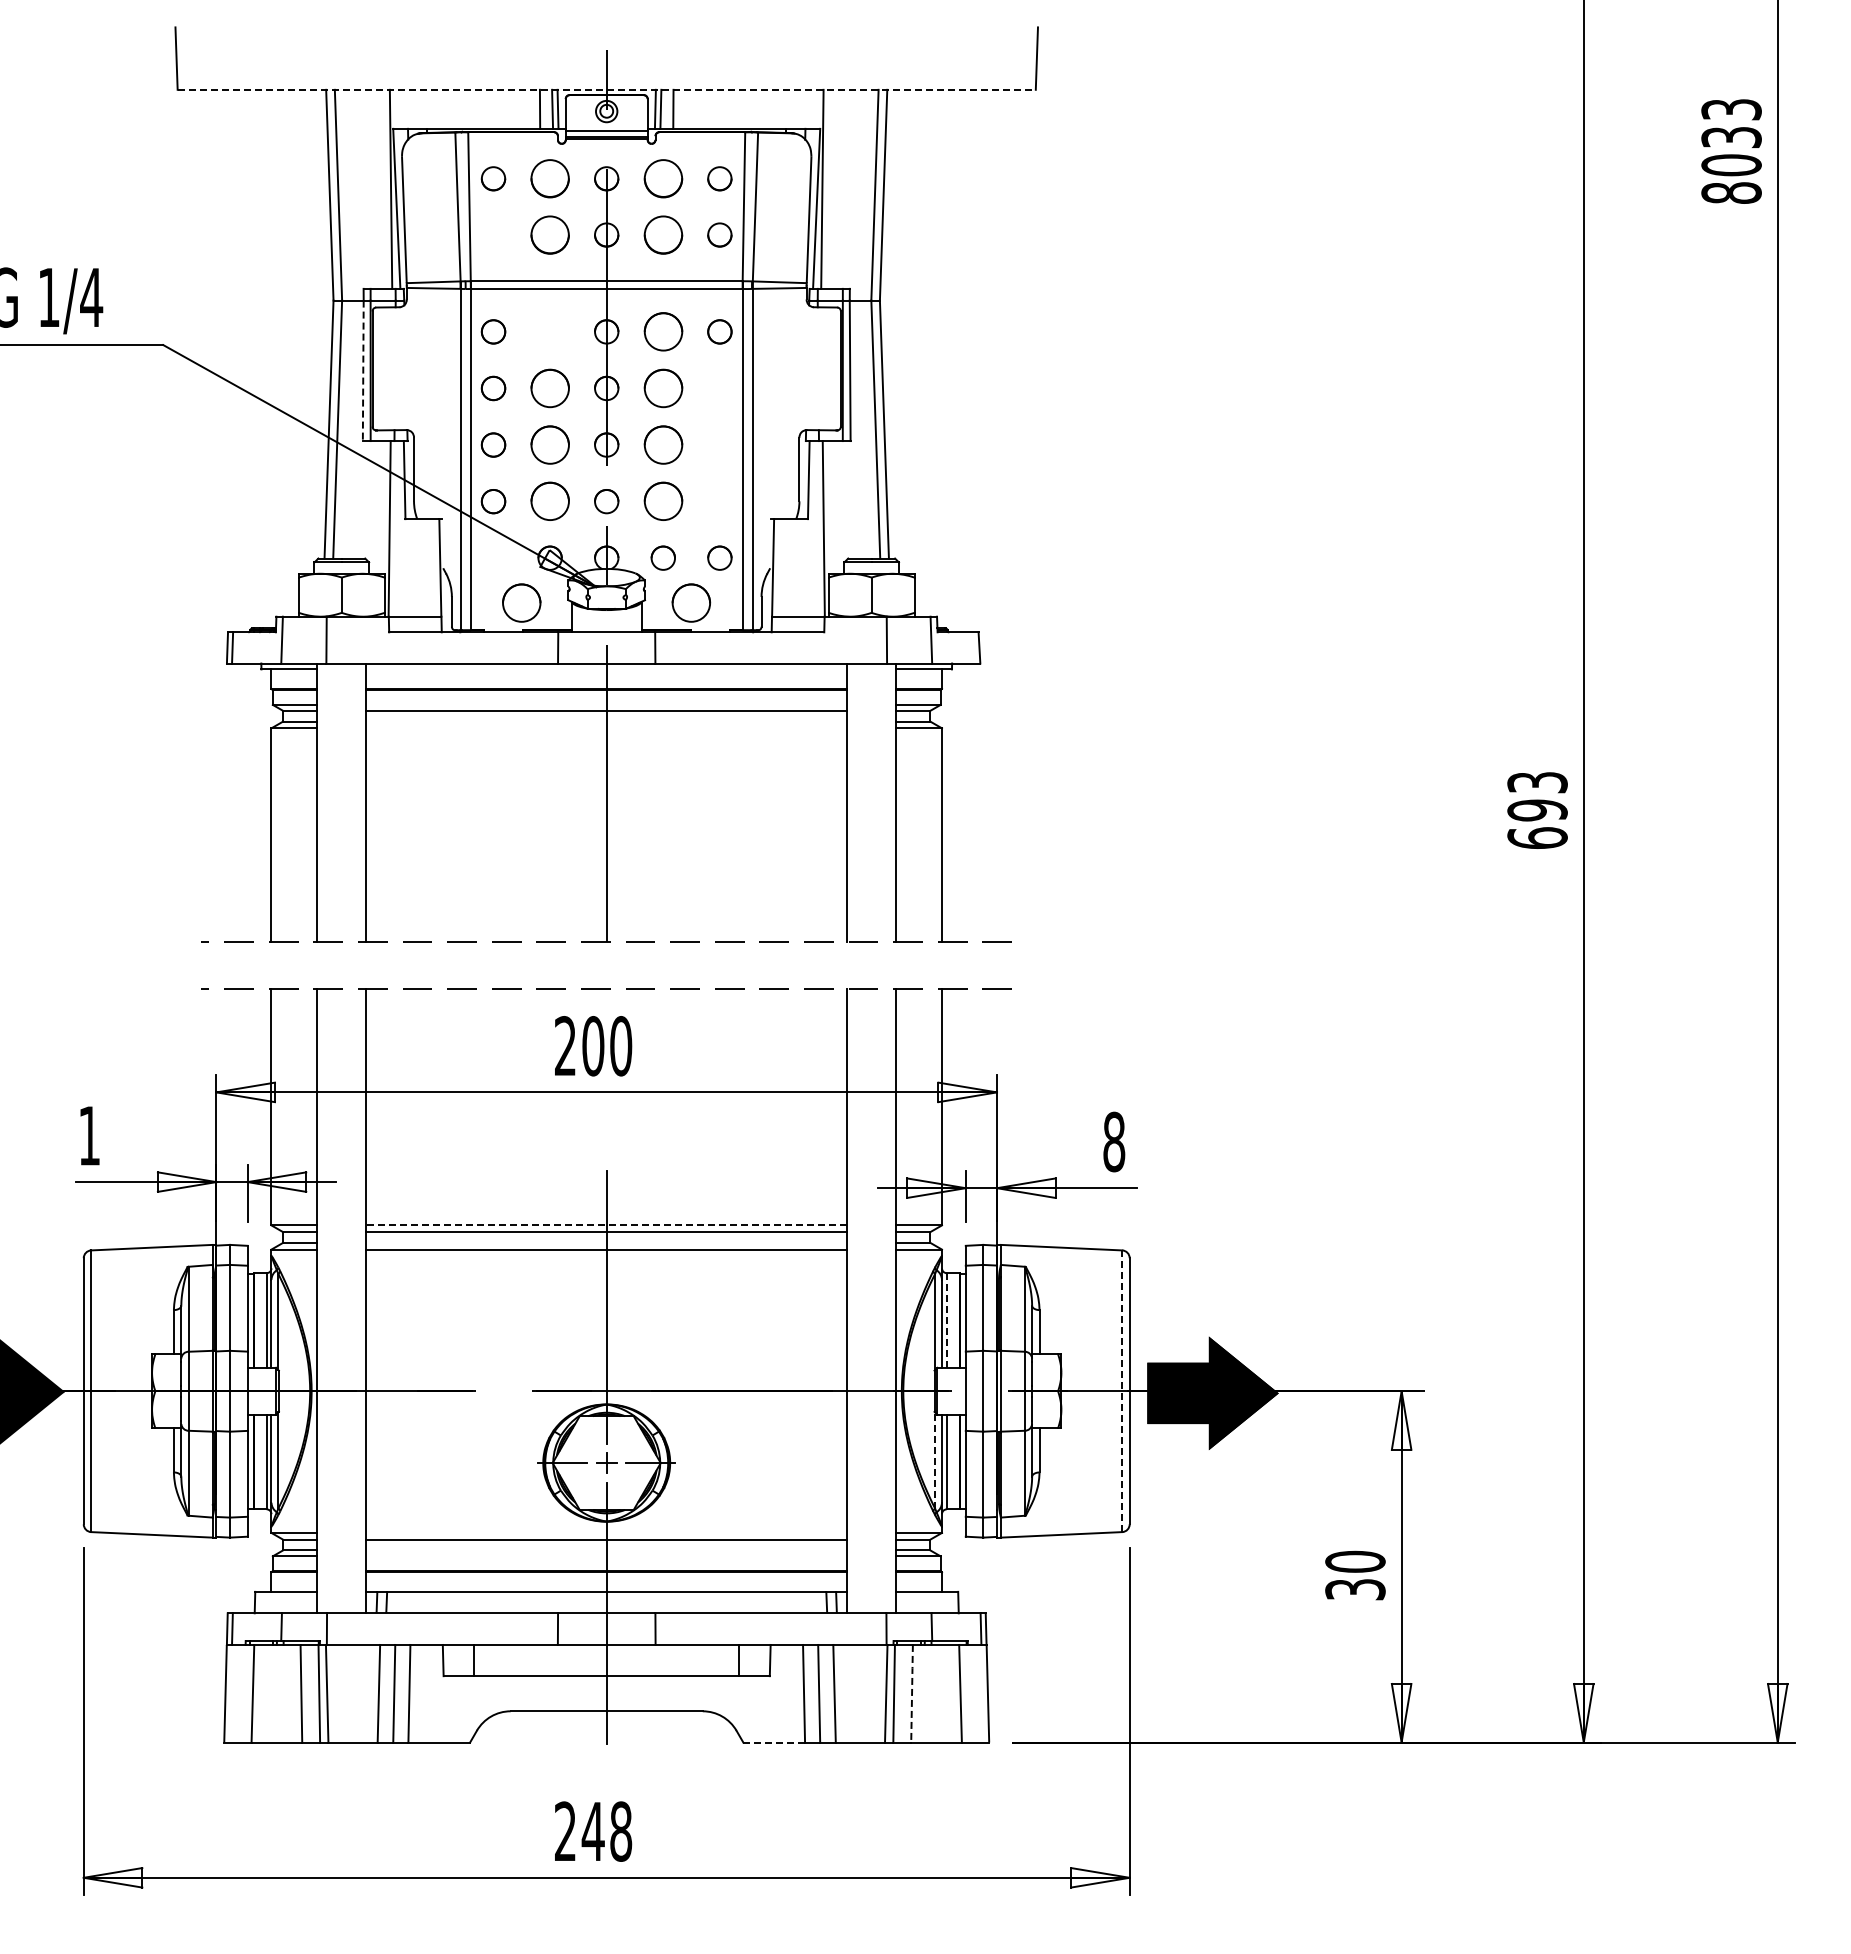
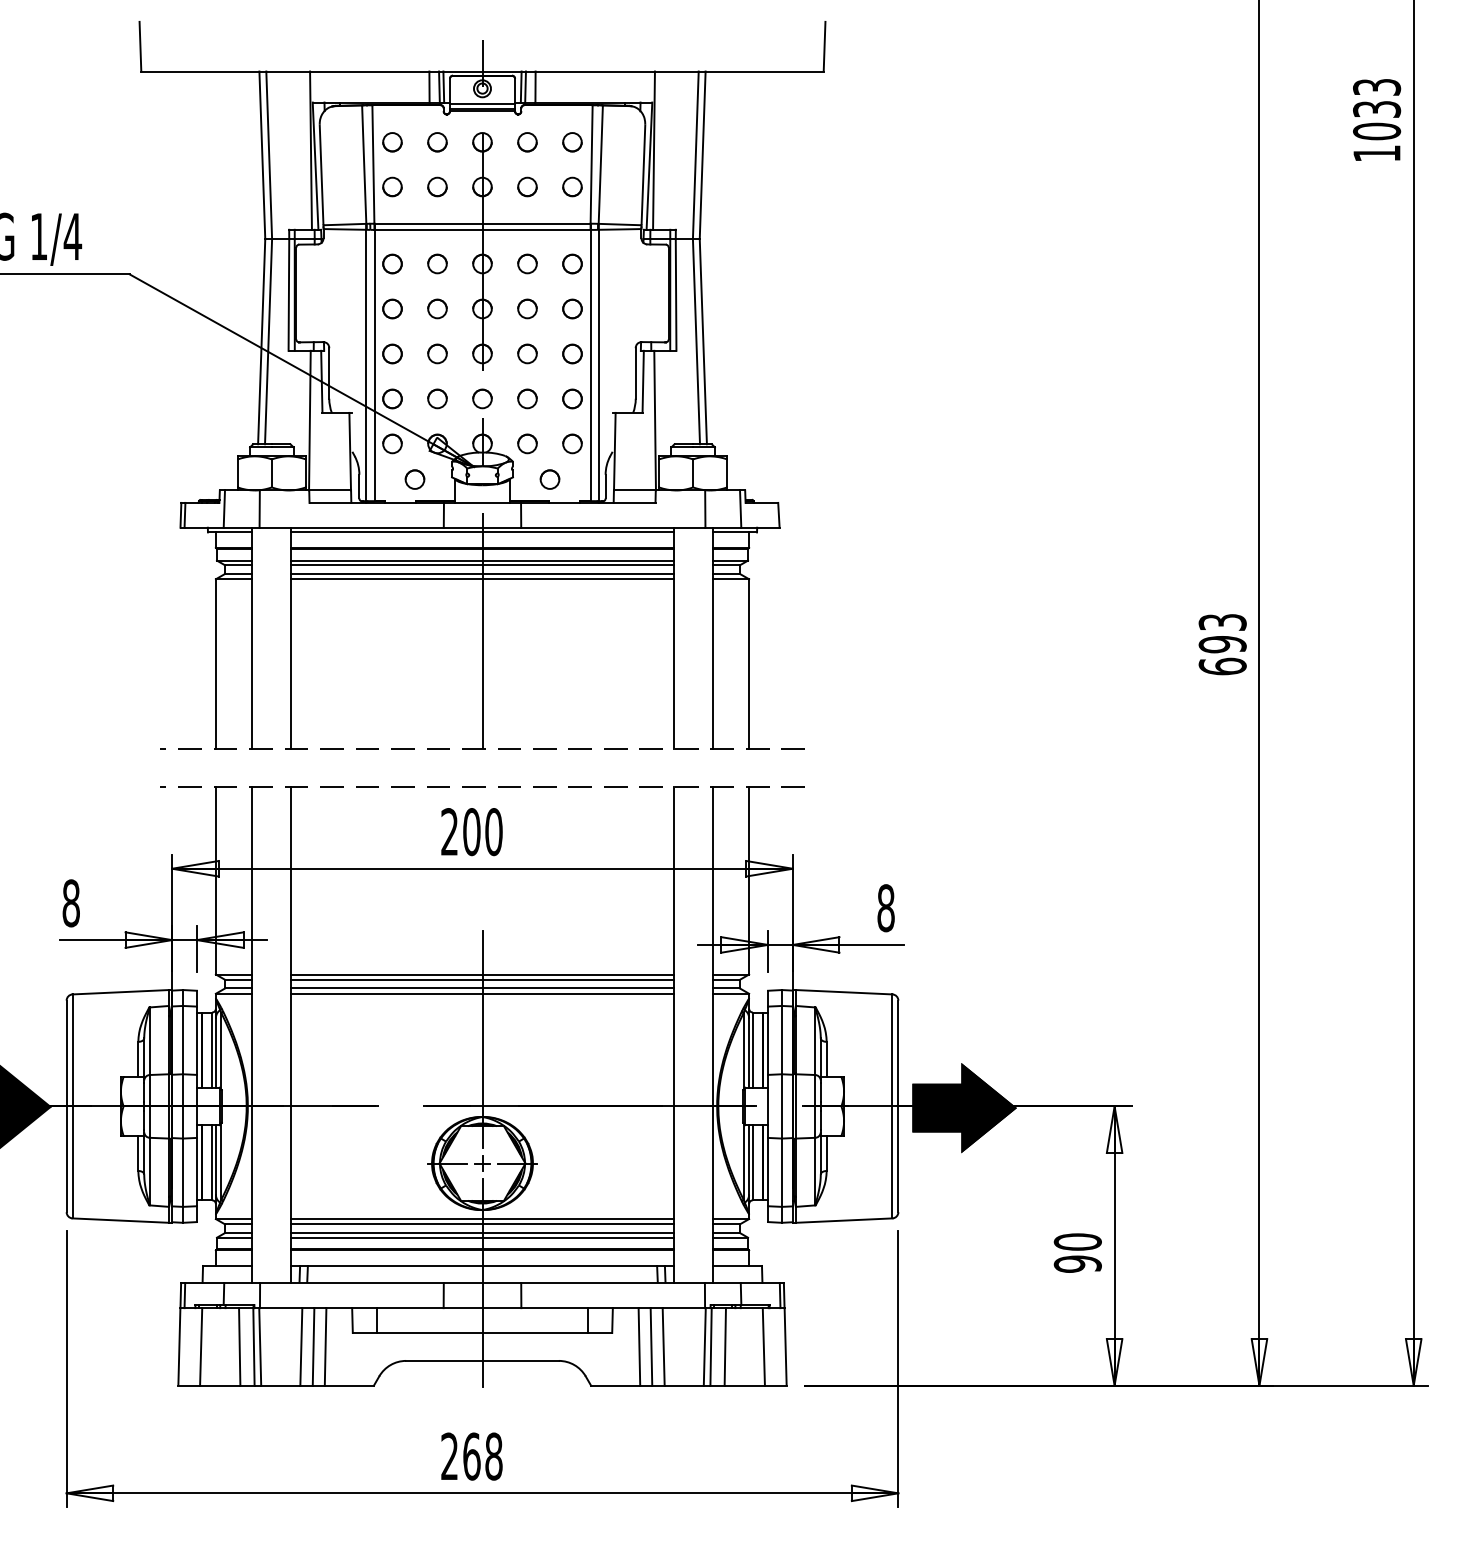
line: (607, 89) -> (483, 71), dashed -> solid
circle: (549, 178) -> (437, 142), size x0.62
circle: (662, 178) -> (526, 142), size x0.62
text: (1731, 192) -> (1376, 153), 8033 -> 1033
part: (493, 234) -> (392, 186), added
circle: (549, 234) -> (437, 186), size x0.62
circle: (662, 234) -> (526, 186), size x0.62
circle: (549, 331) -> (437, 263), added
circle: (662, 331) -> (526, 263), size x0.62
line: (363, 371) -> (289, 295), dashed -> solid
part: (549, 388) -> (437, 309), size x0.62
part: (662, 388) -> (526, 309), size x0.62
part: (719, 388) -> (572, 309), added
circle: (549, 444) -> (437, 353), size x0.62
circle: (662, 444) -> (526, 353), size x0.62
circle: (719, 444) -> (572, 353), added
circle: (549, 501) -> (437, 398), size x0.62
circle: (662, 501) -> (526, 398), size x0.62
circle: (719, 501) -> (572, 398), added
part: (493, 557) -> (392, 443), added
circle: (521, 602) -> (414, 479), size x0.62
circle: (691, 602) -> (549, 479), size x0.62
line: (606, 669) -> (482, 532), added
line: (606, 704) -> (482, 560), added
line: (606, 721) -> (482, 573), added
line: (606, 728) -> (482, 579), added
text: (89, 1135) -> (71, 903), 1 -> 8
line: (606, 1225) -> (482, 974), dashed -> solid
line: (606, 1242) -> (482, 988), added
line: (946, 1321) -> (752, 1050), dashed -> solid
line: (1122, 1391) -> (892, 1106), dashed -> solid
line: (935, 1460) -> (743, 1161), dashed -> solid
line: (606, 1532) -> (482, 1218), added
line: (606, 1550) -> (482, 1233), added
line: (606, 1556) -> (482, 1237), added
text: (1355, 1589) -> (1077, 1264), 30 -> 90
line: (912, 1693) -> (725, 1346), dashed -> solid
line: (774, 1742) -> (615, 1385), dashed -> solid
text: (592, 1831) -> (471, 1456), 248 -> 268

